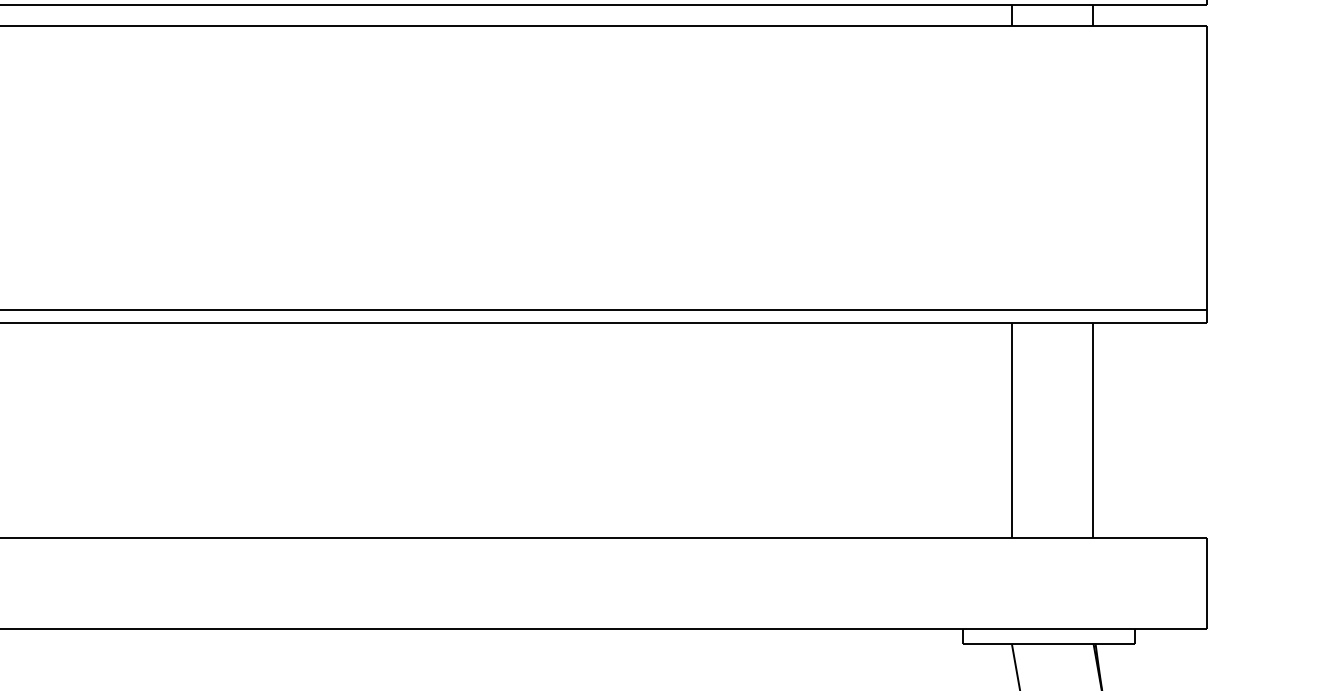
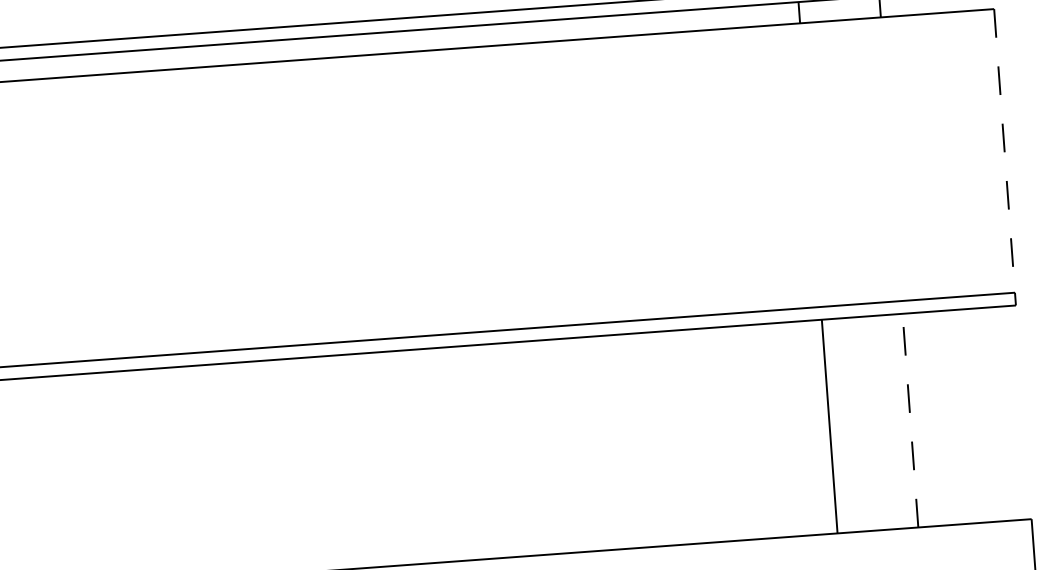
line: (1207, 168) -> (1005, 151), solid -> dashed
line: (1093, 429) -> (910, 419), solid -> dashed

